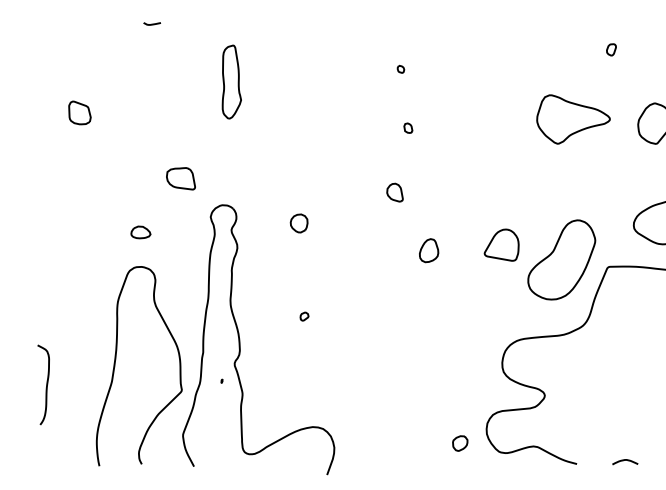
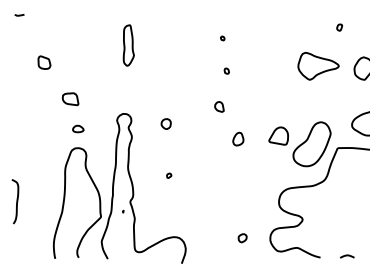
curve: (152, 24) -> (19, 15), moved
part: (180, 179) -> (70, 99), moved
curve: (45, 384) -> (16, 201), moved
part: (459, 443) -> (242, 238), moved

